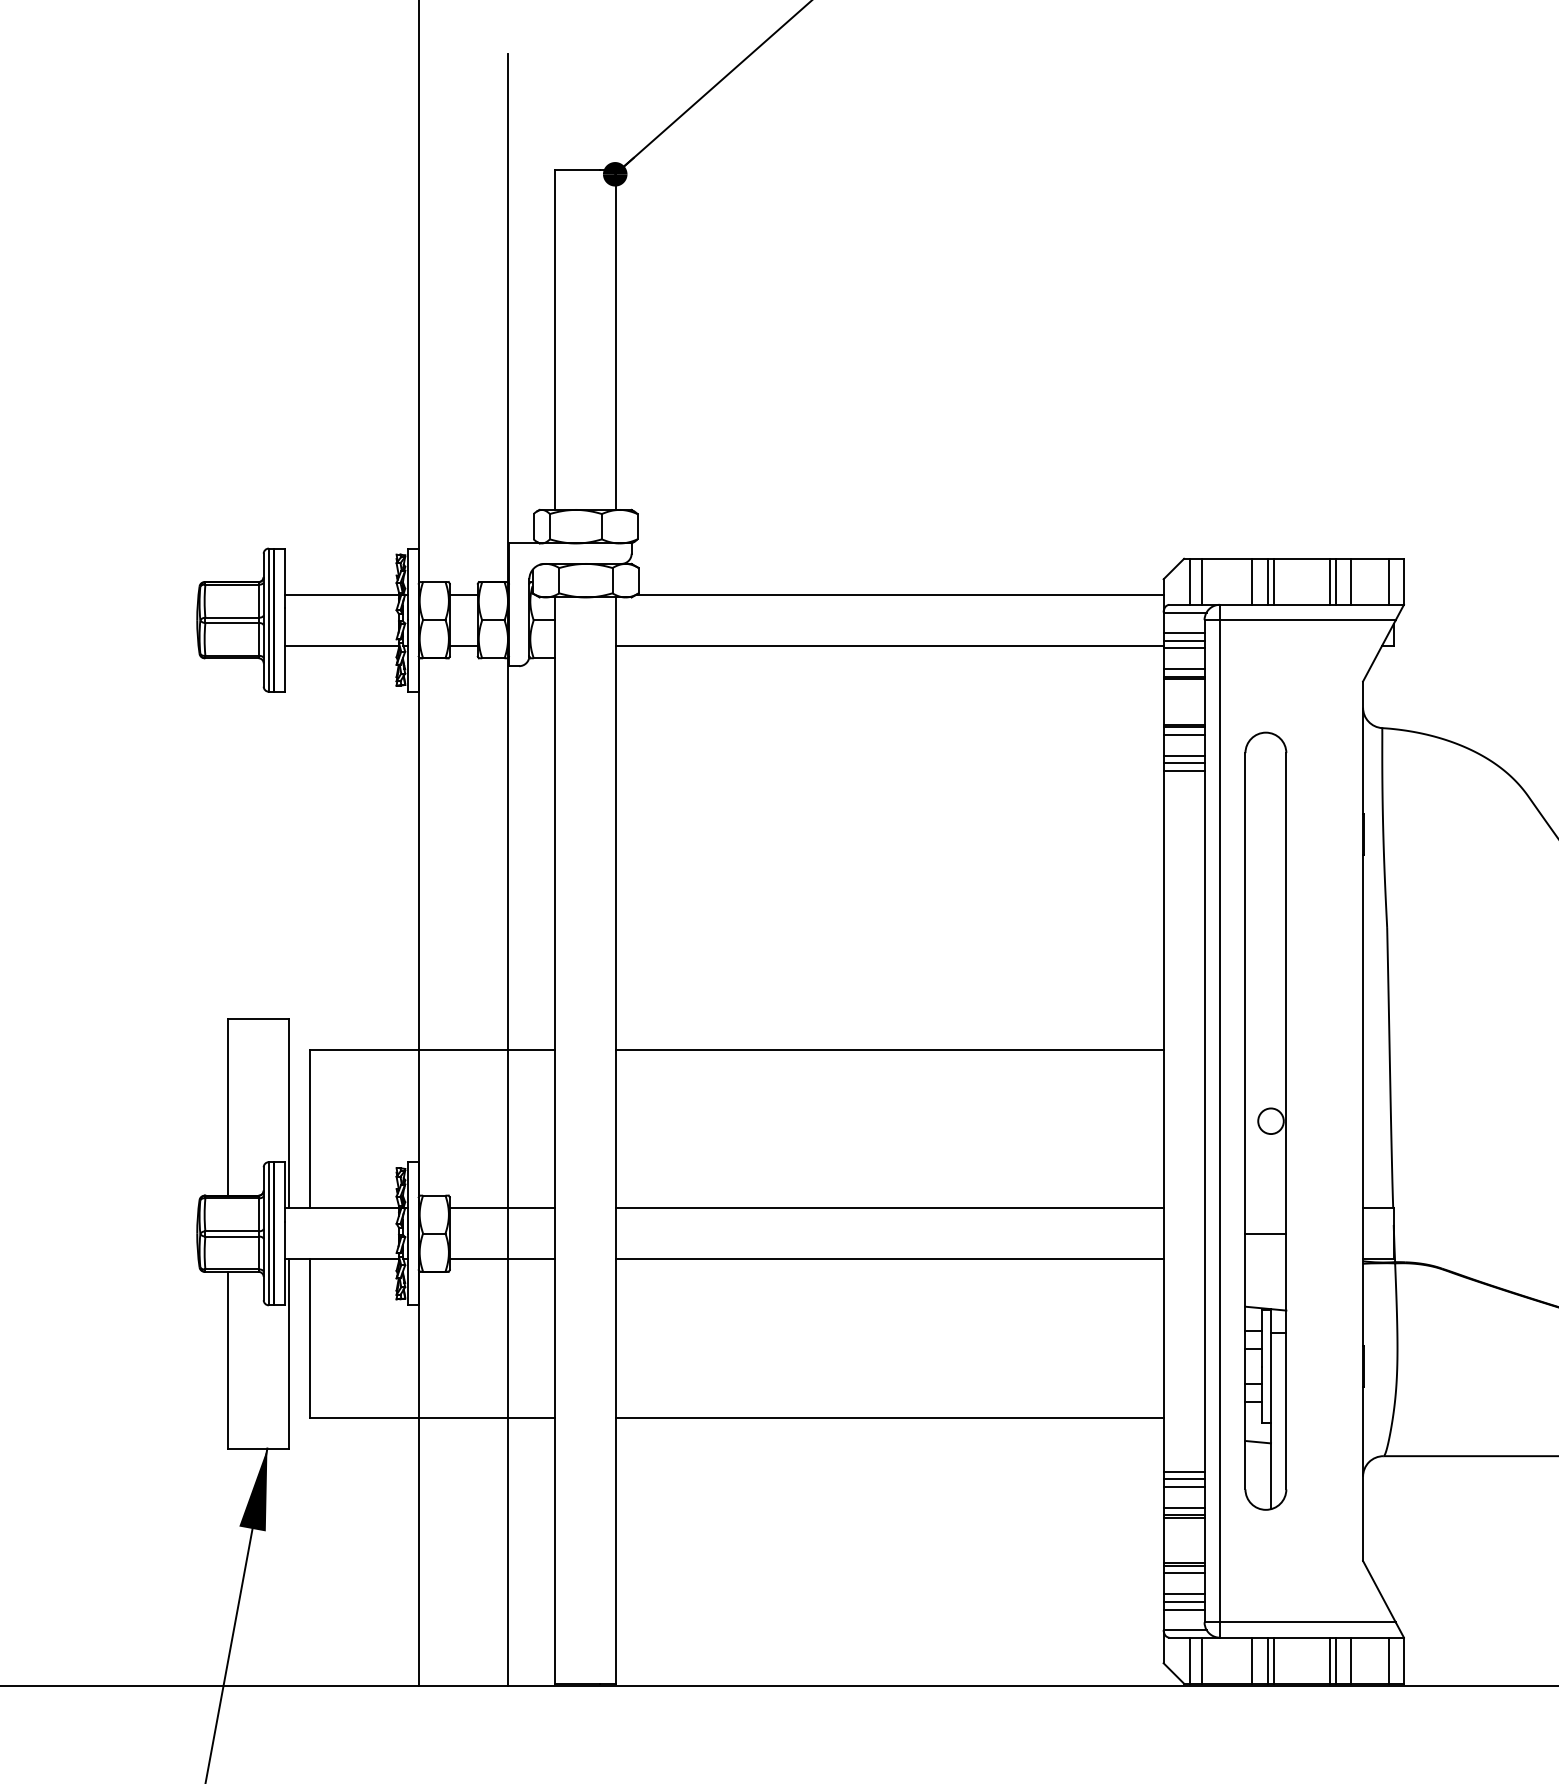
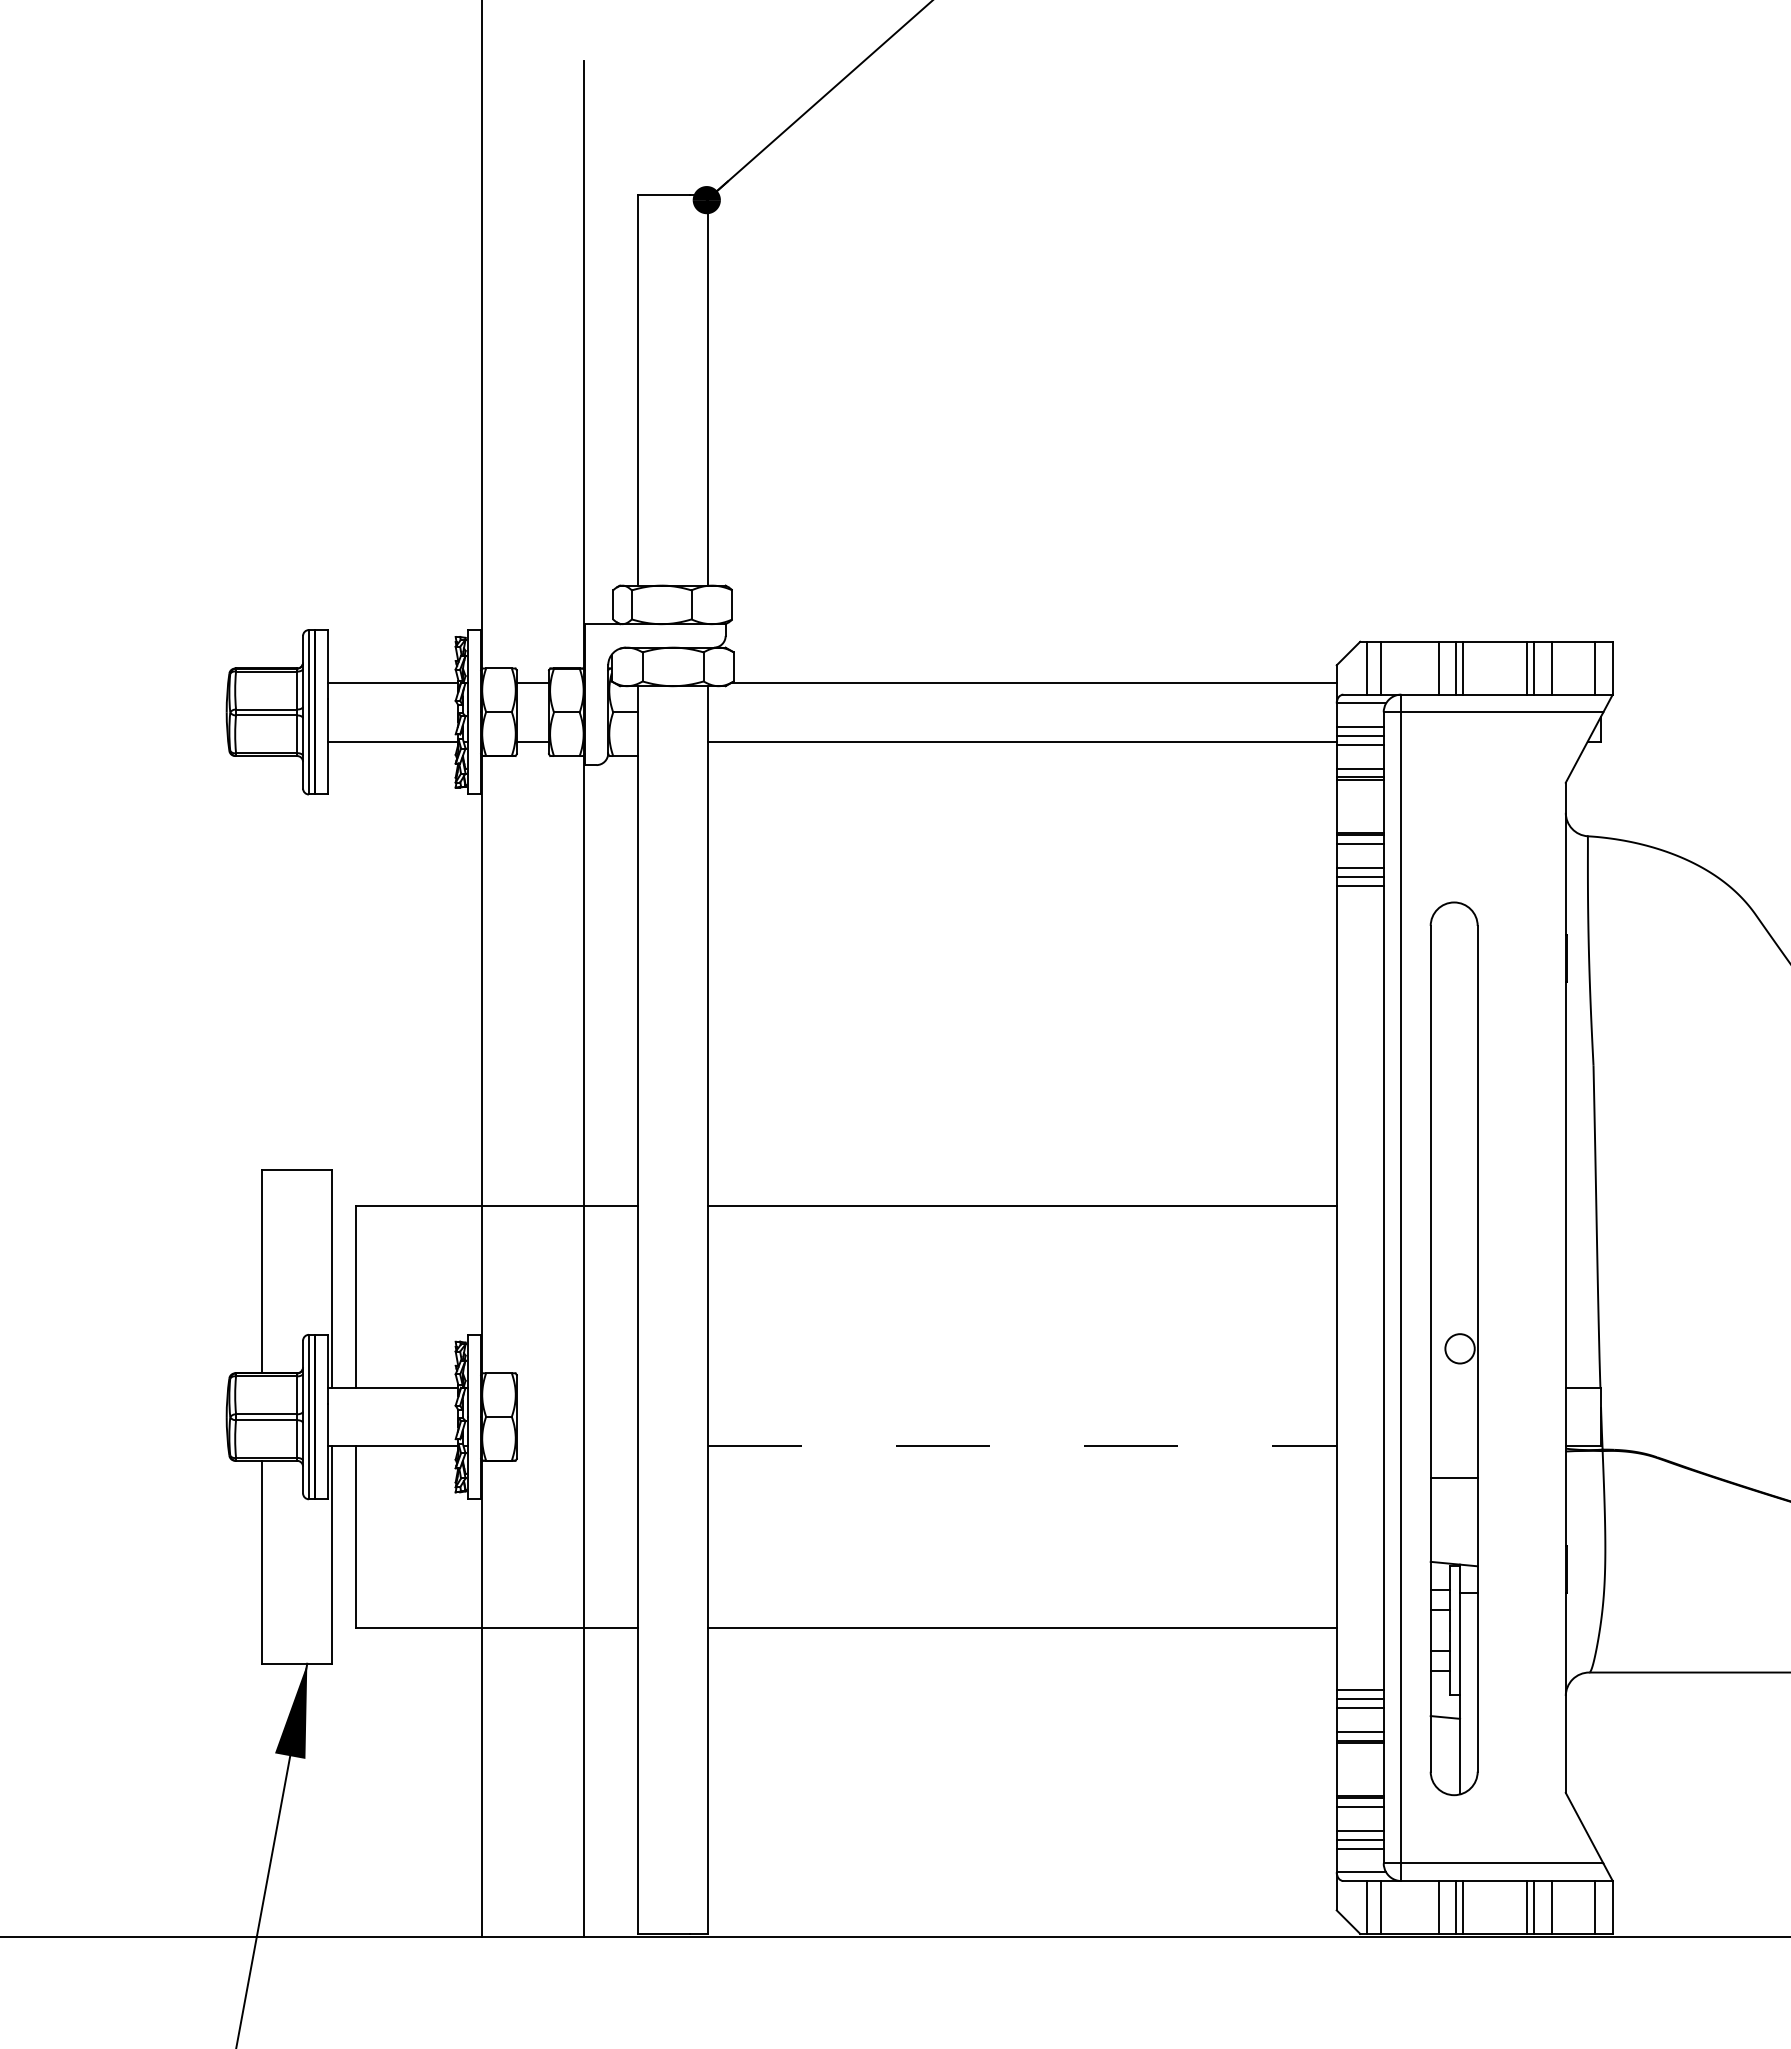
part: (1265, 1120) -> (1453, 1348), moved
line: (501, 1208) -> (576, 1387), removed
line: (890, 1208) -> (1022, 1387), removed
line: (501, 1259) -> (576, 1446), removed
line: (890, 1259) -> (1022, 1446), solid -> dashed

